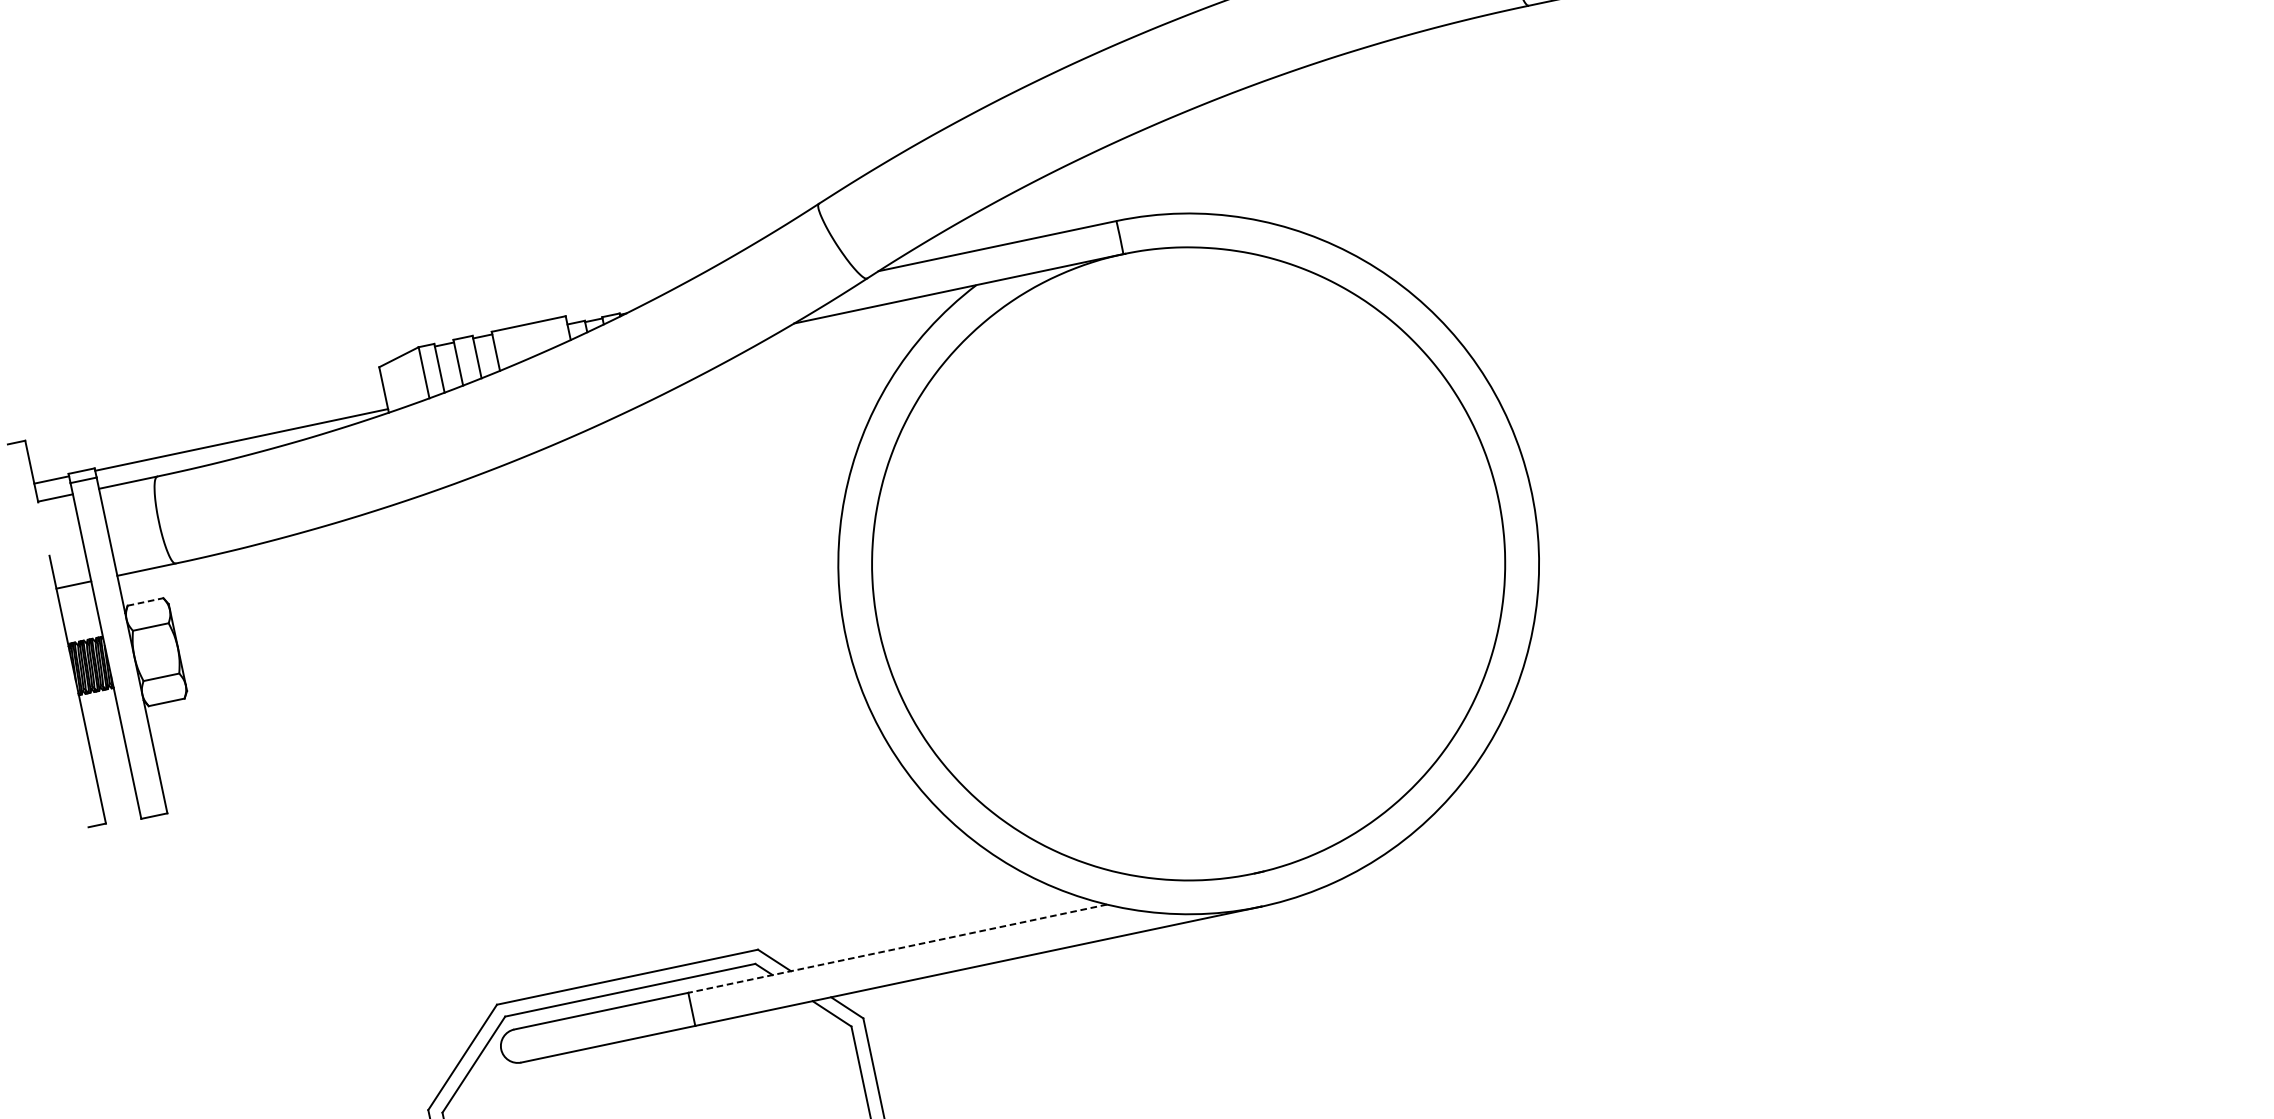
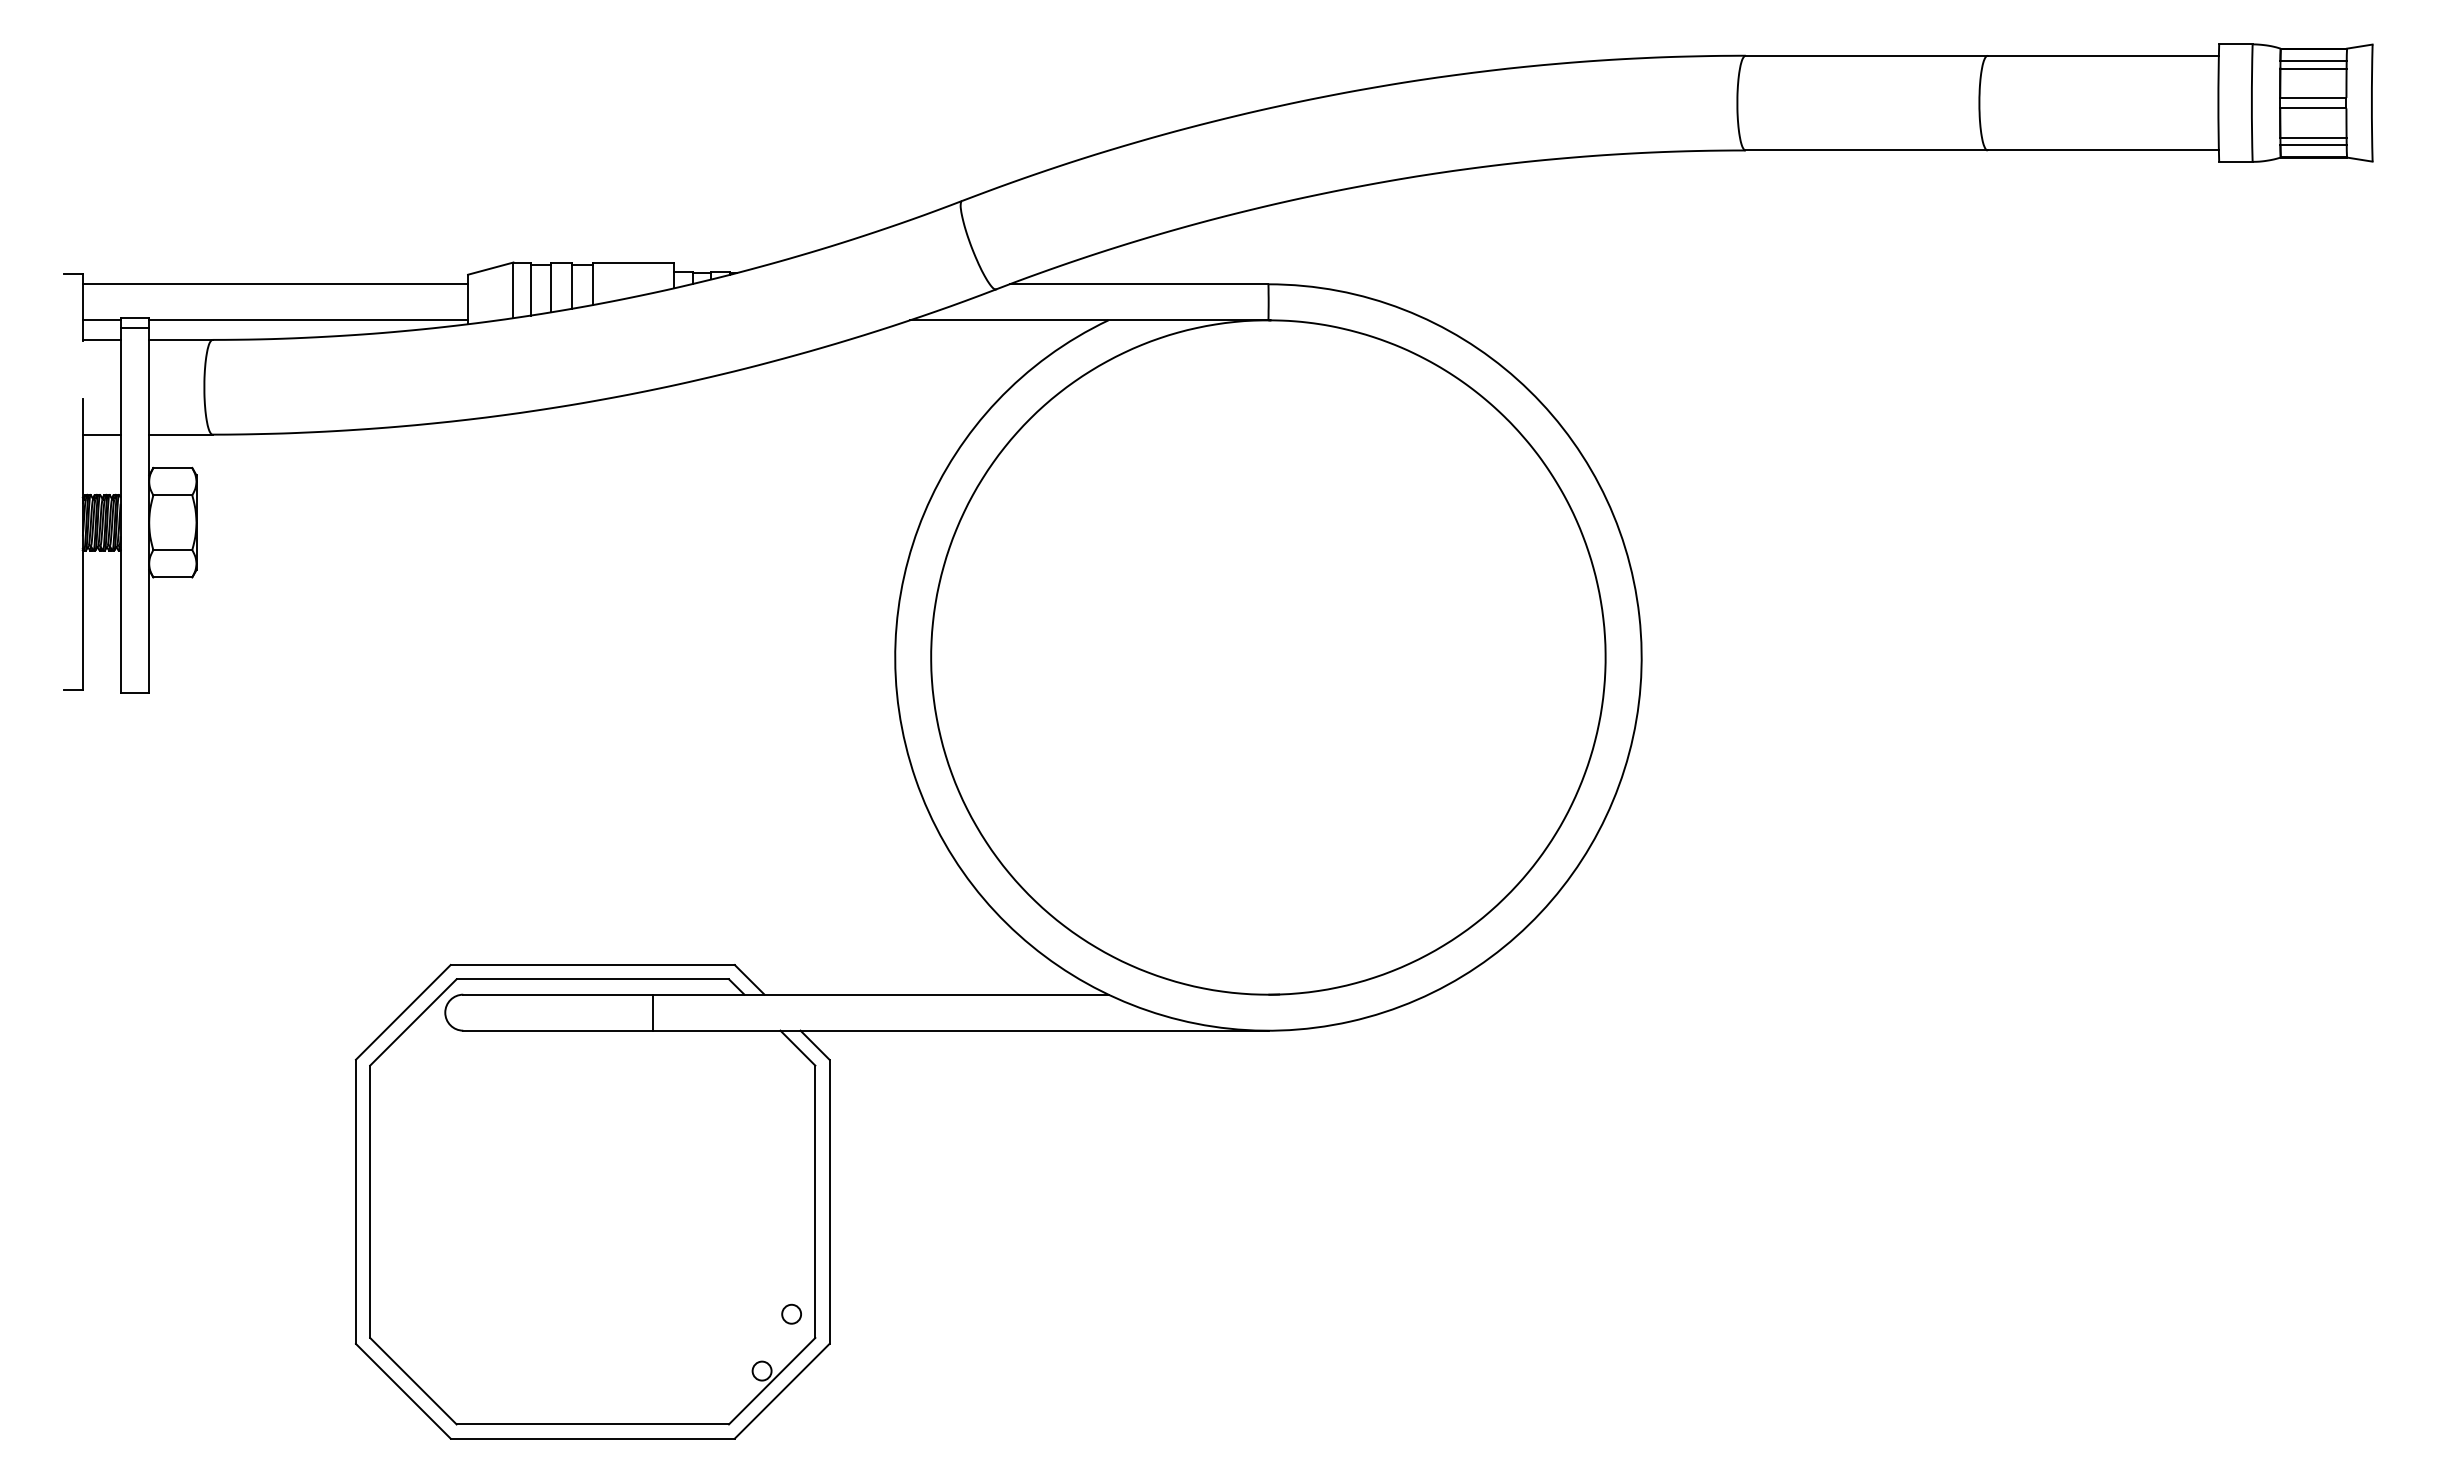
line: (204, 413) -> (275, 284), added
line: (146, 602) -> (173, 468), dashed -> solid
line: (897, 948) -> (880, 994), dashed -> solid

